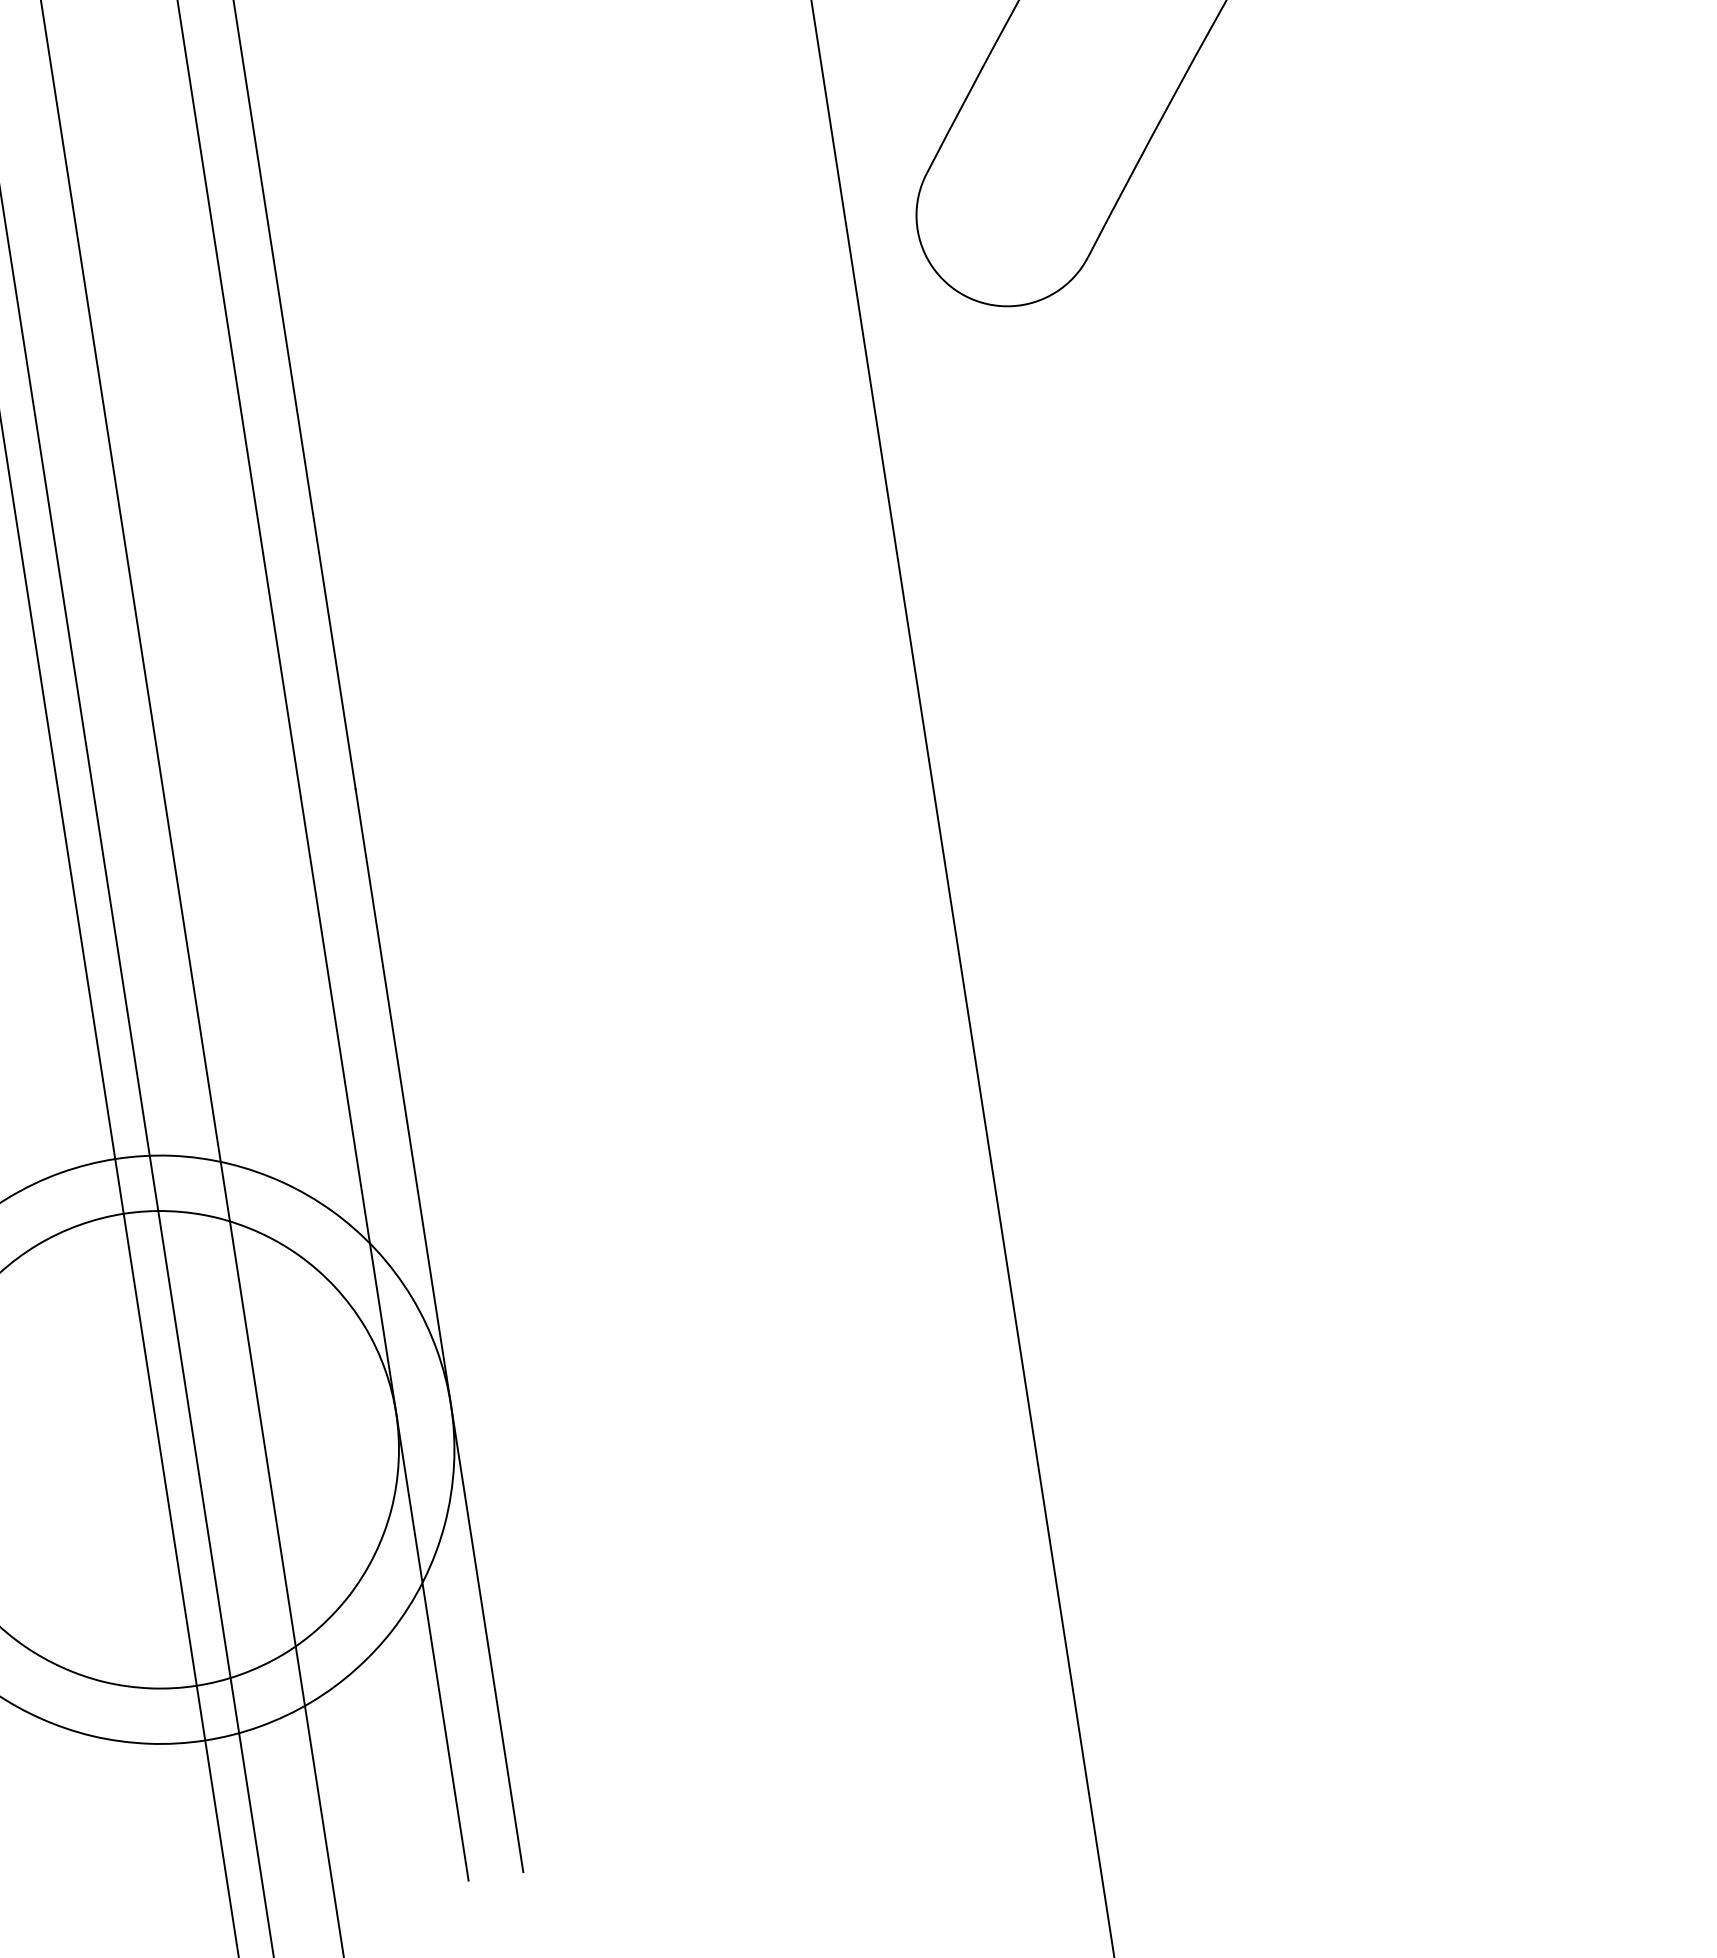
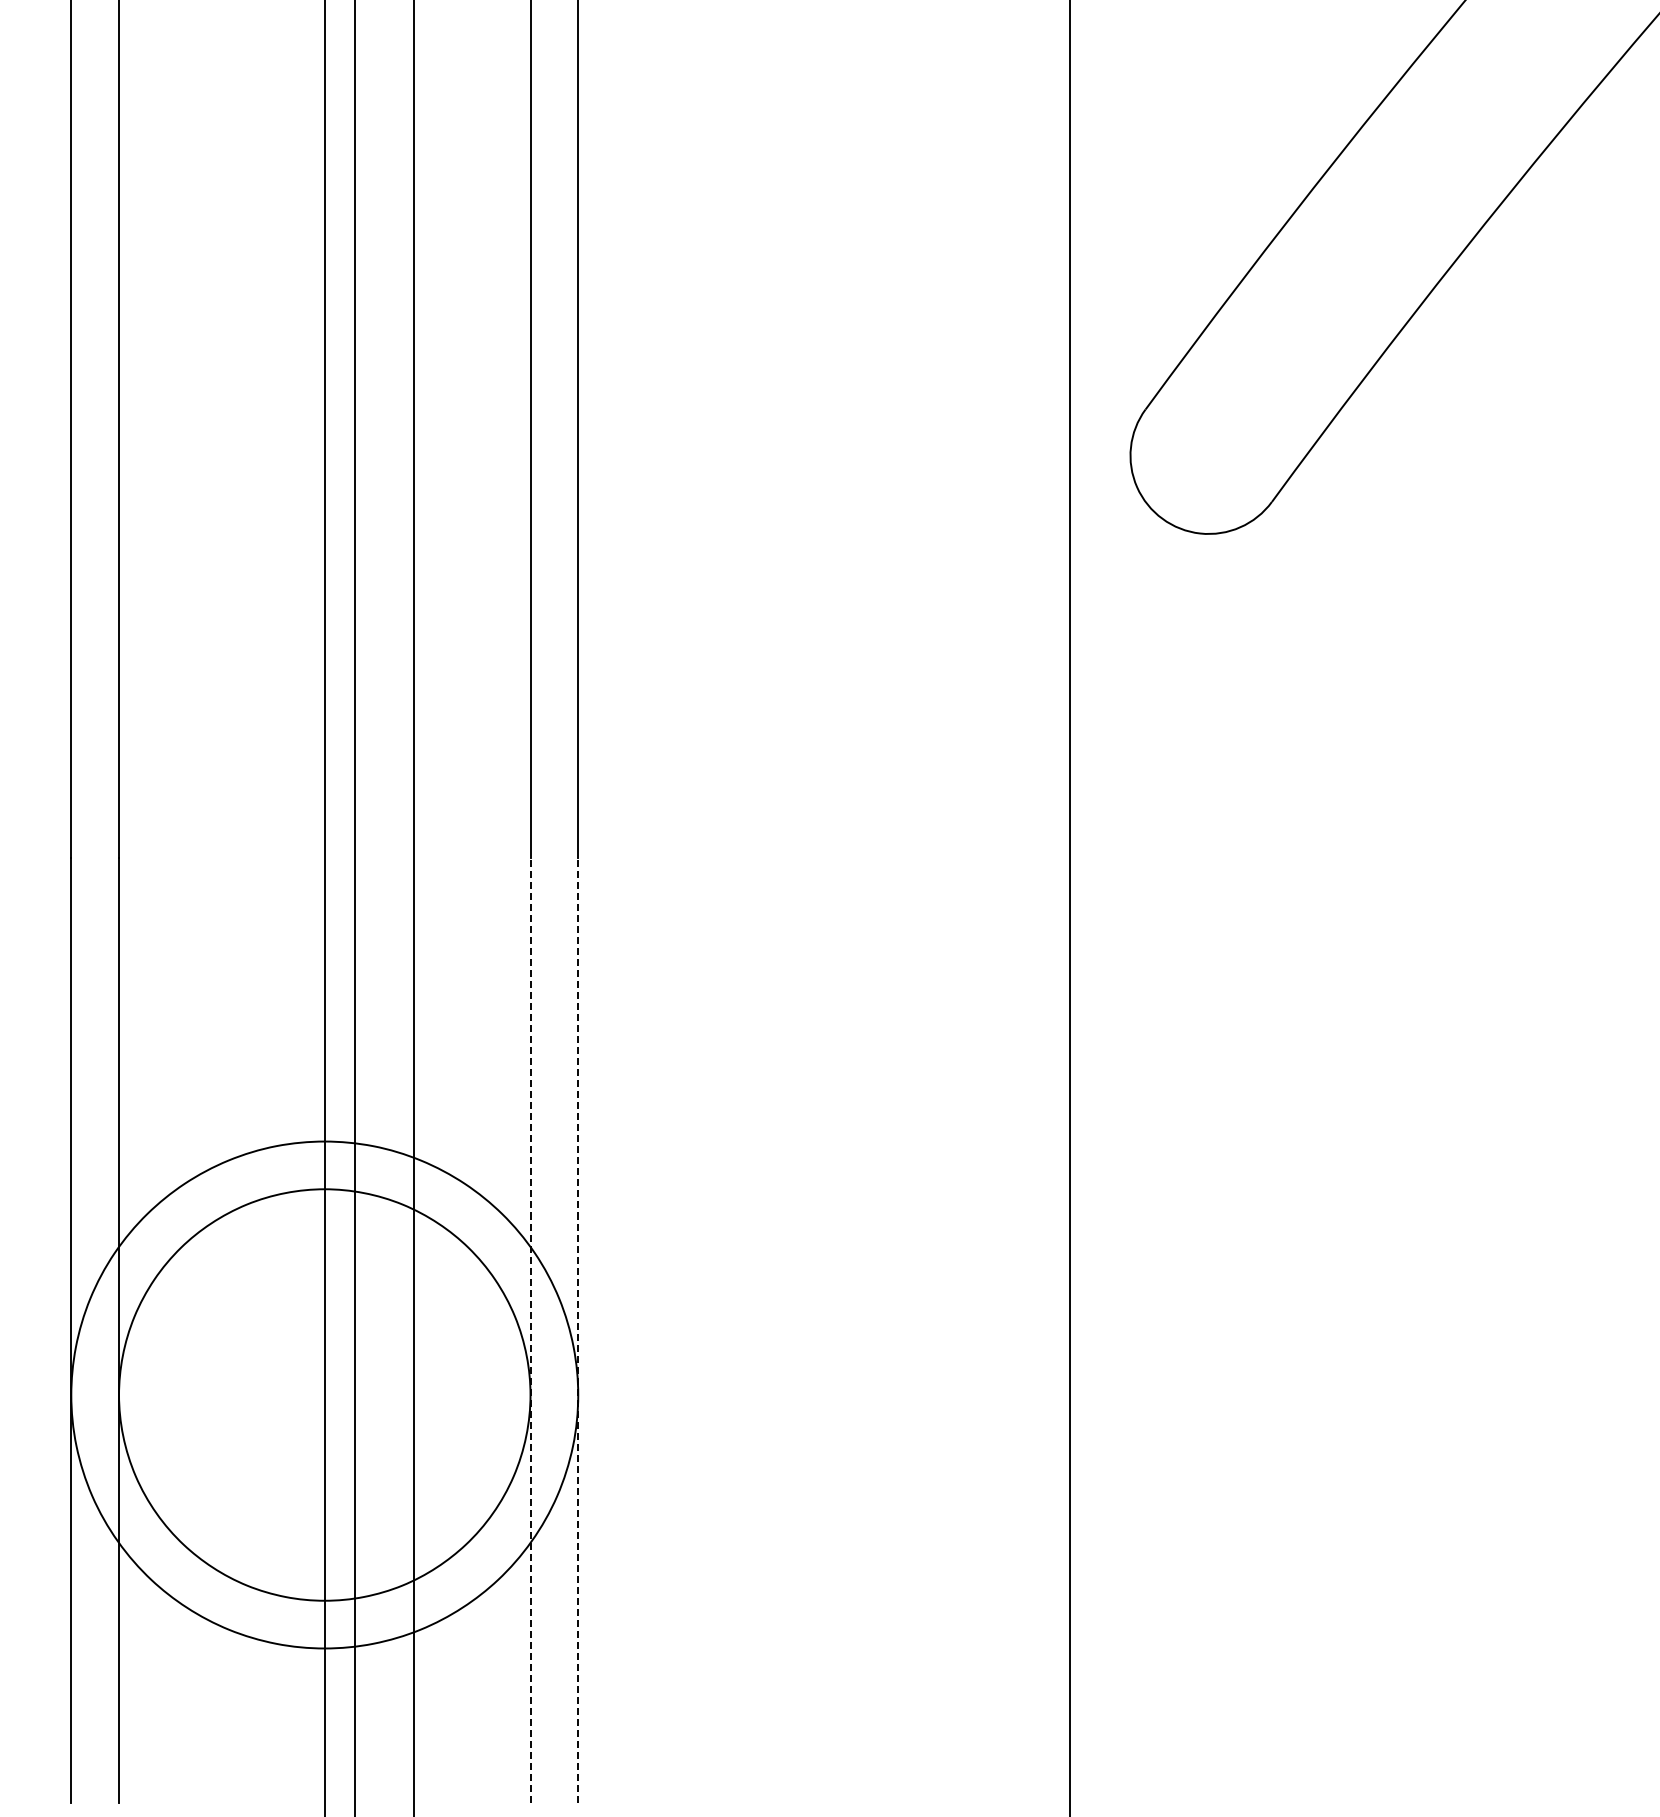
line: (439, 1329) -> (578, 1329), solid -> dashed
line: (384, 1338) -> (530, 1329), solid -> dashed

